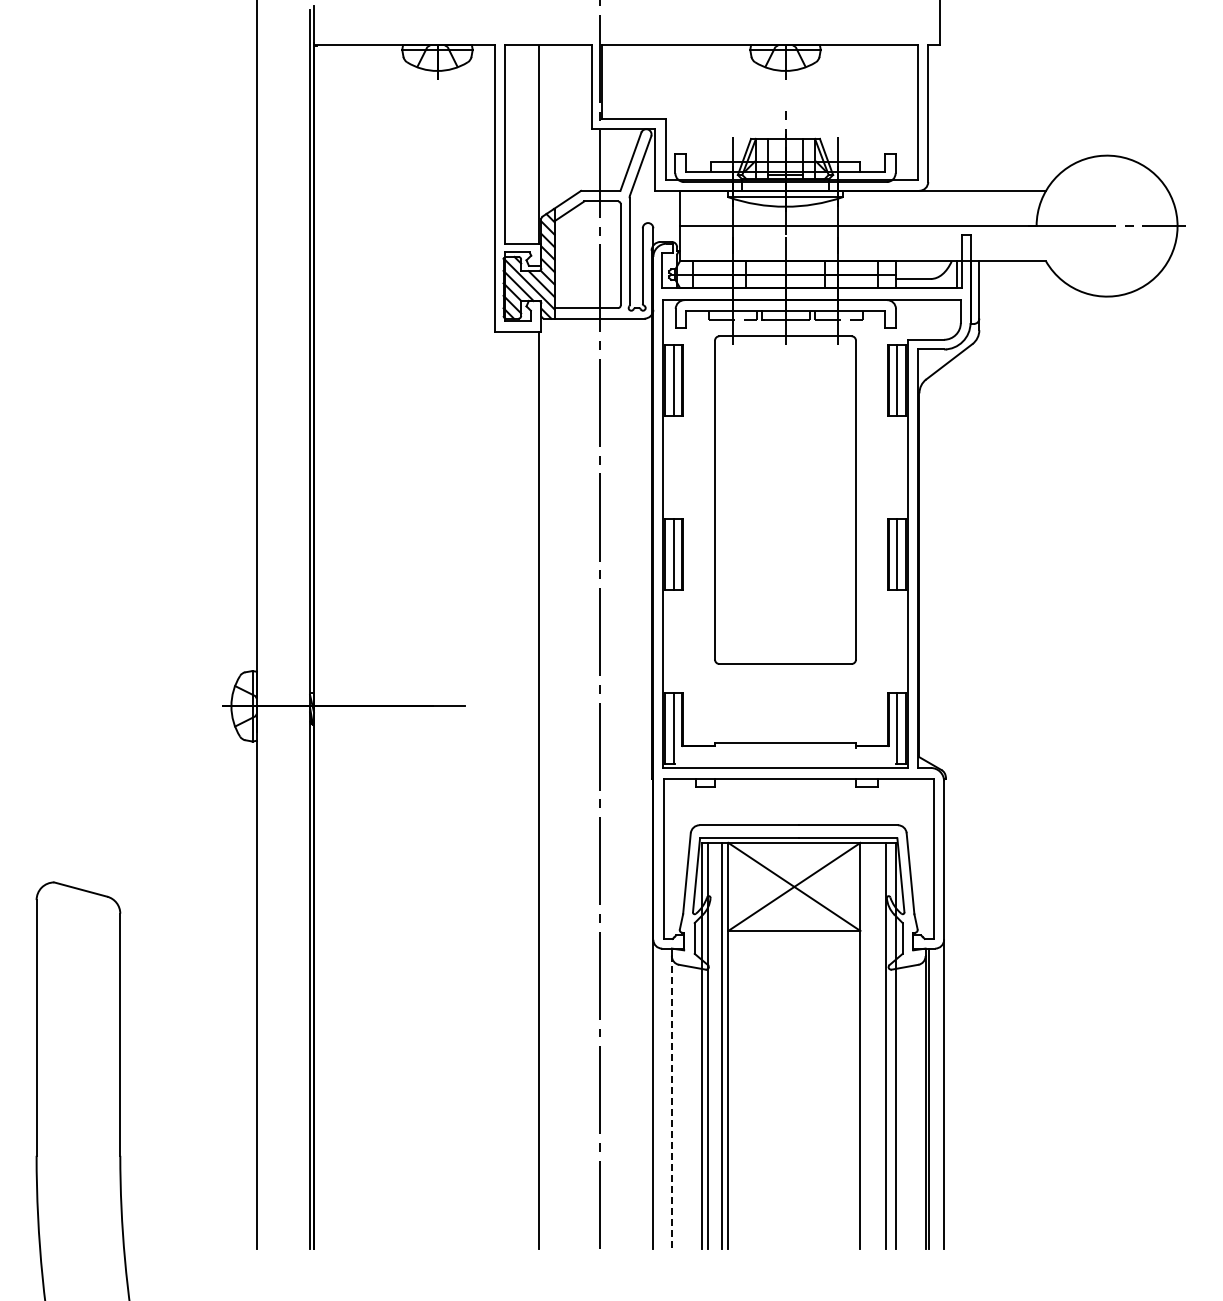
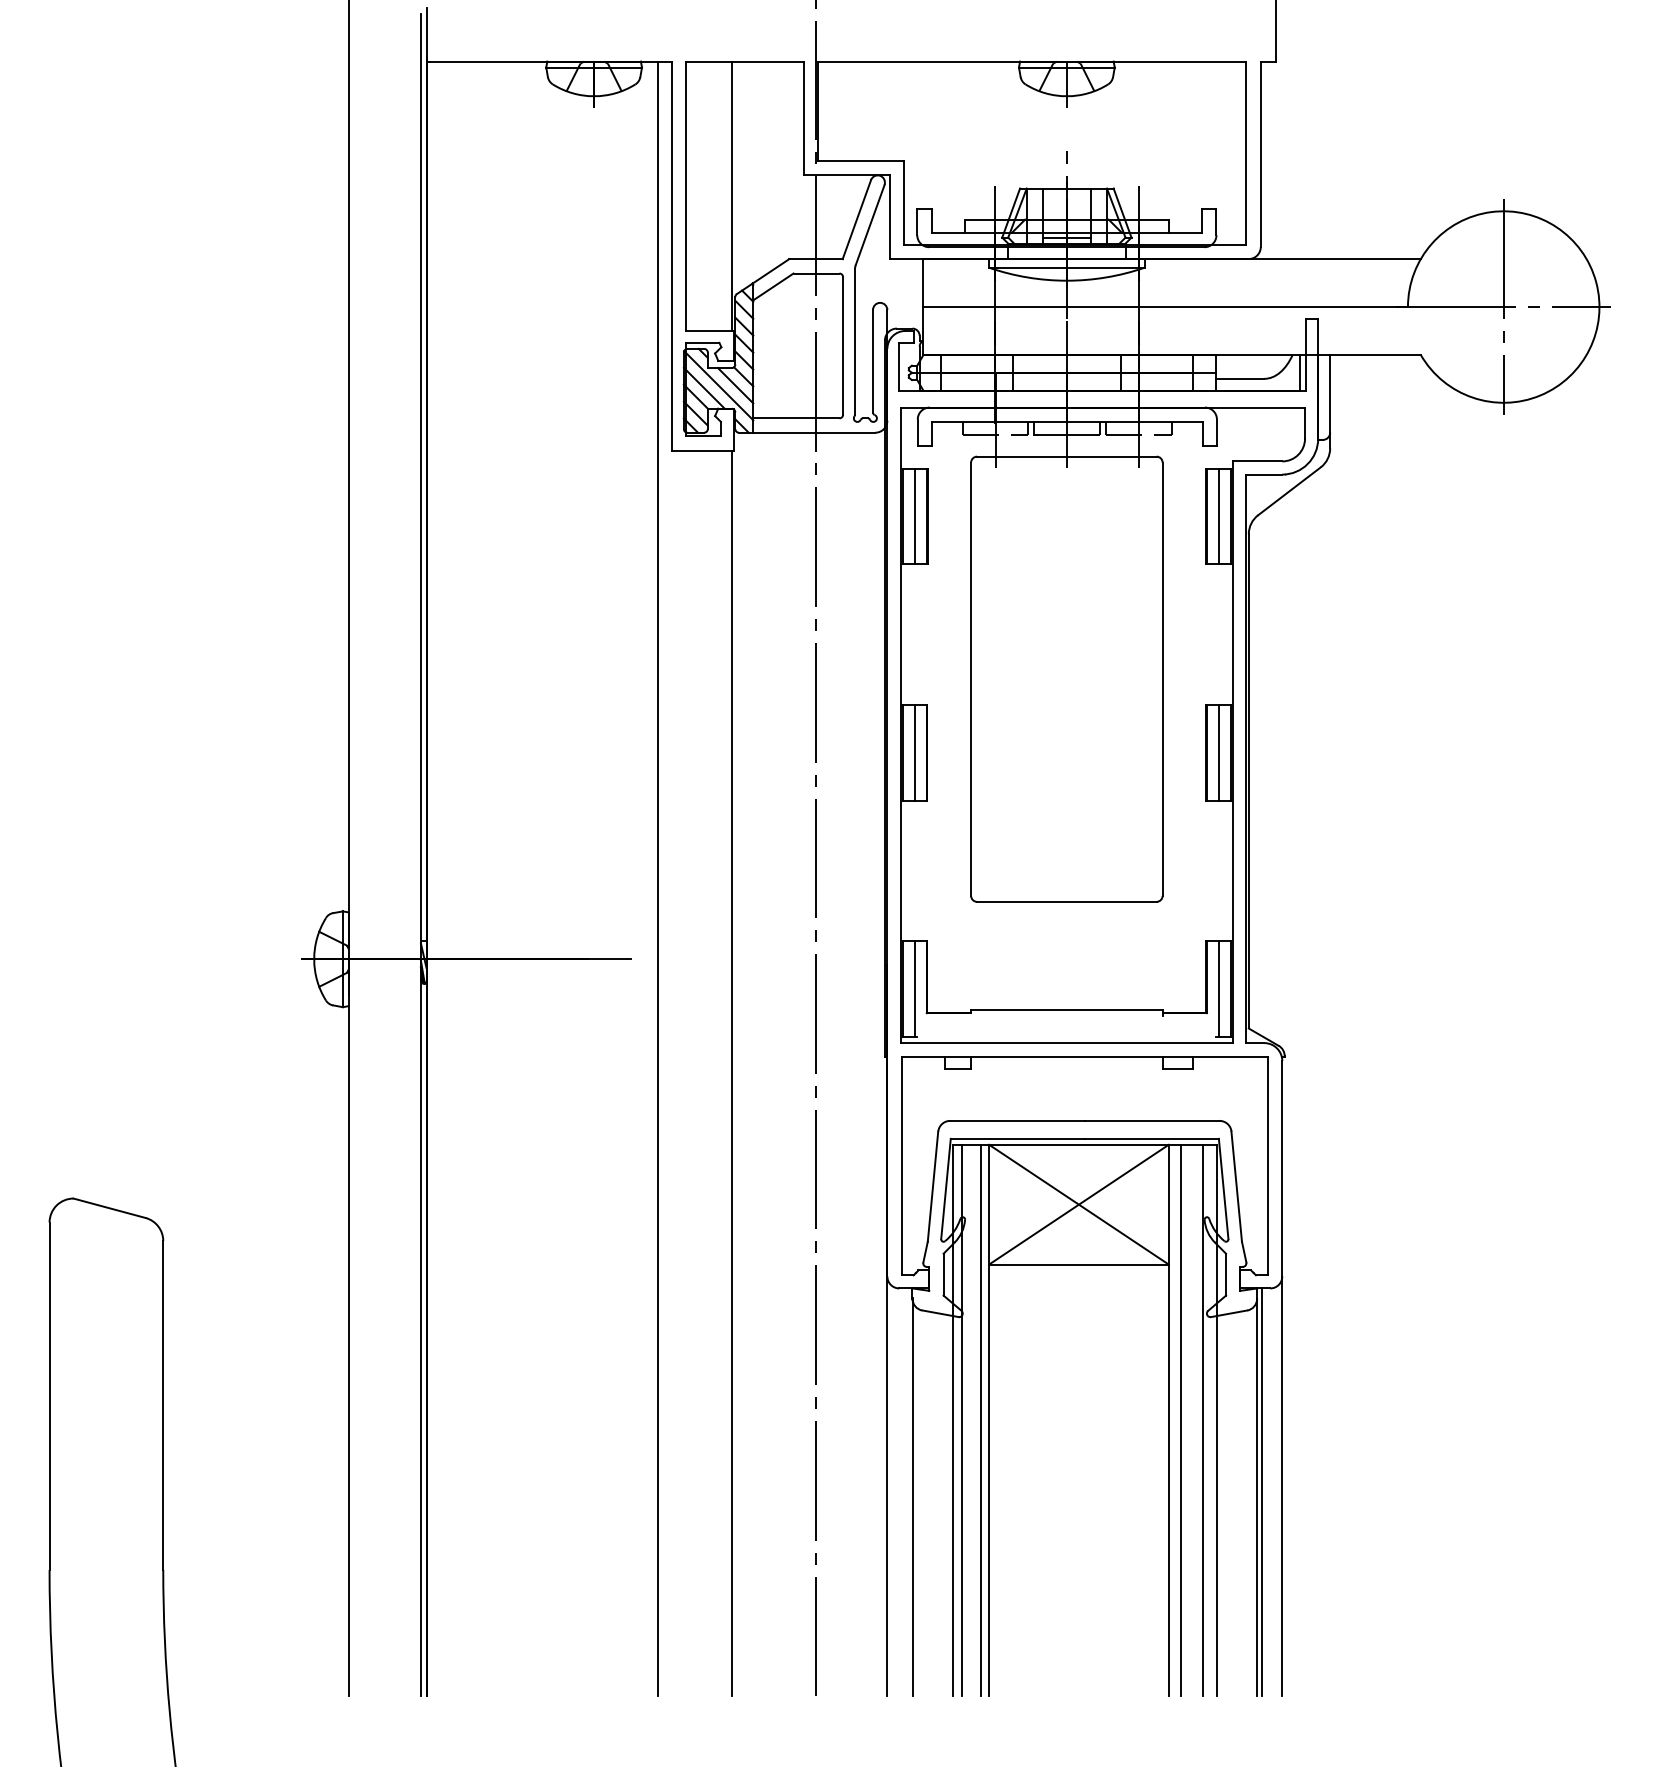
line: (1107, 225) -> (1504, 306), added
line: (484, 646) -> (657, 878), added
line: (869, 1045) -> (1180, 1420), added
line: (671, 1102) -> (912, 1497), dashed -> solid

